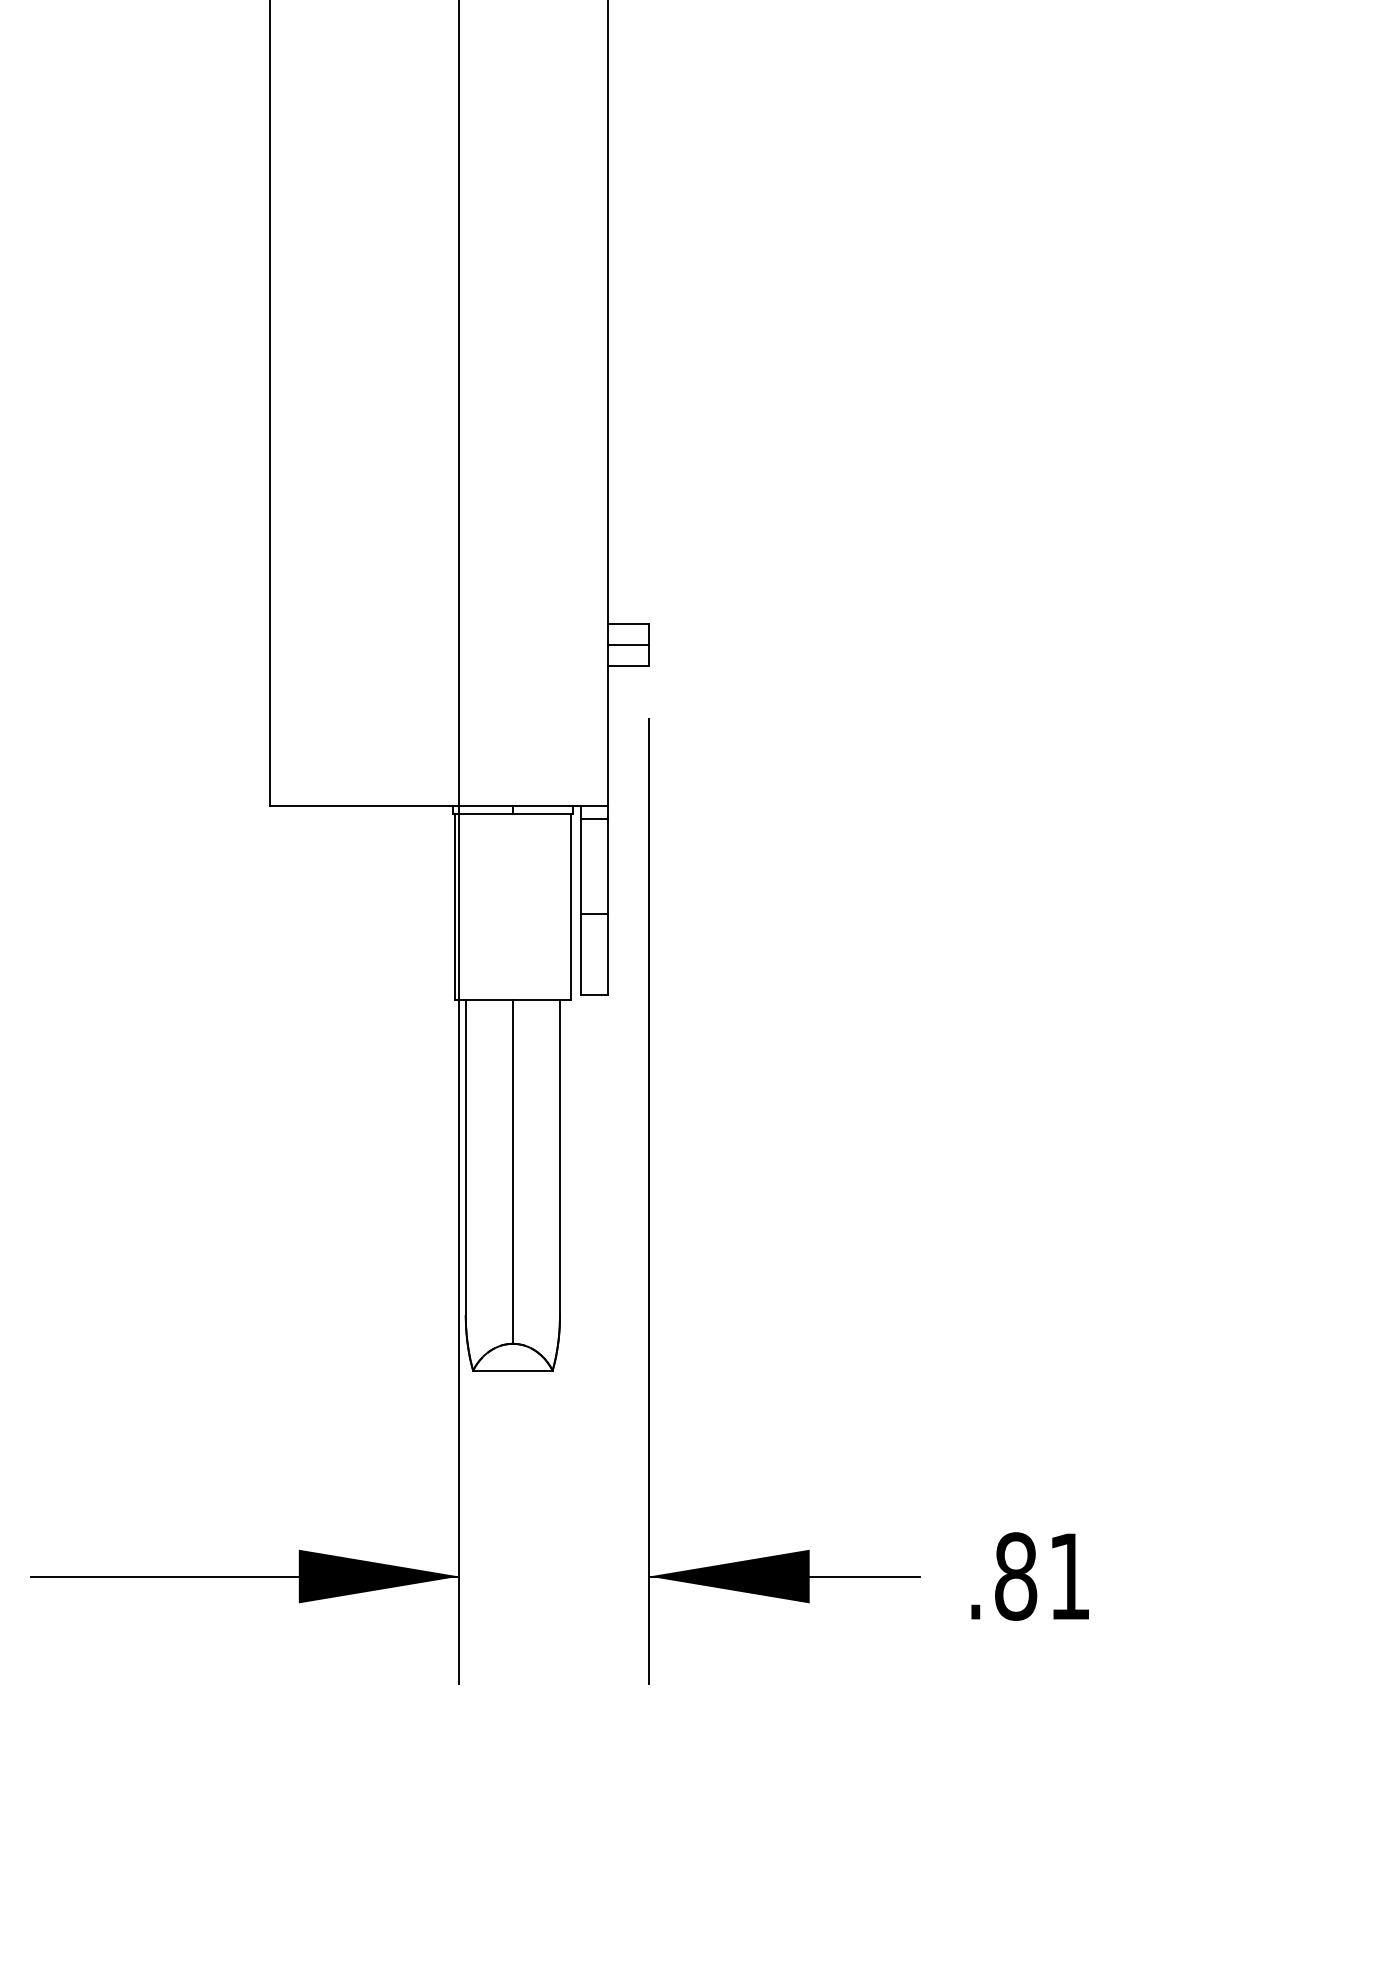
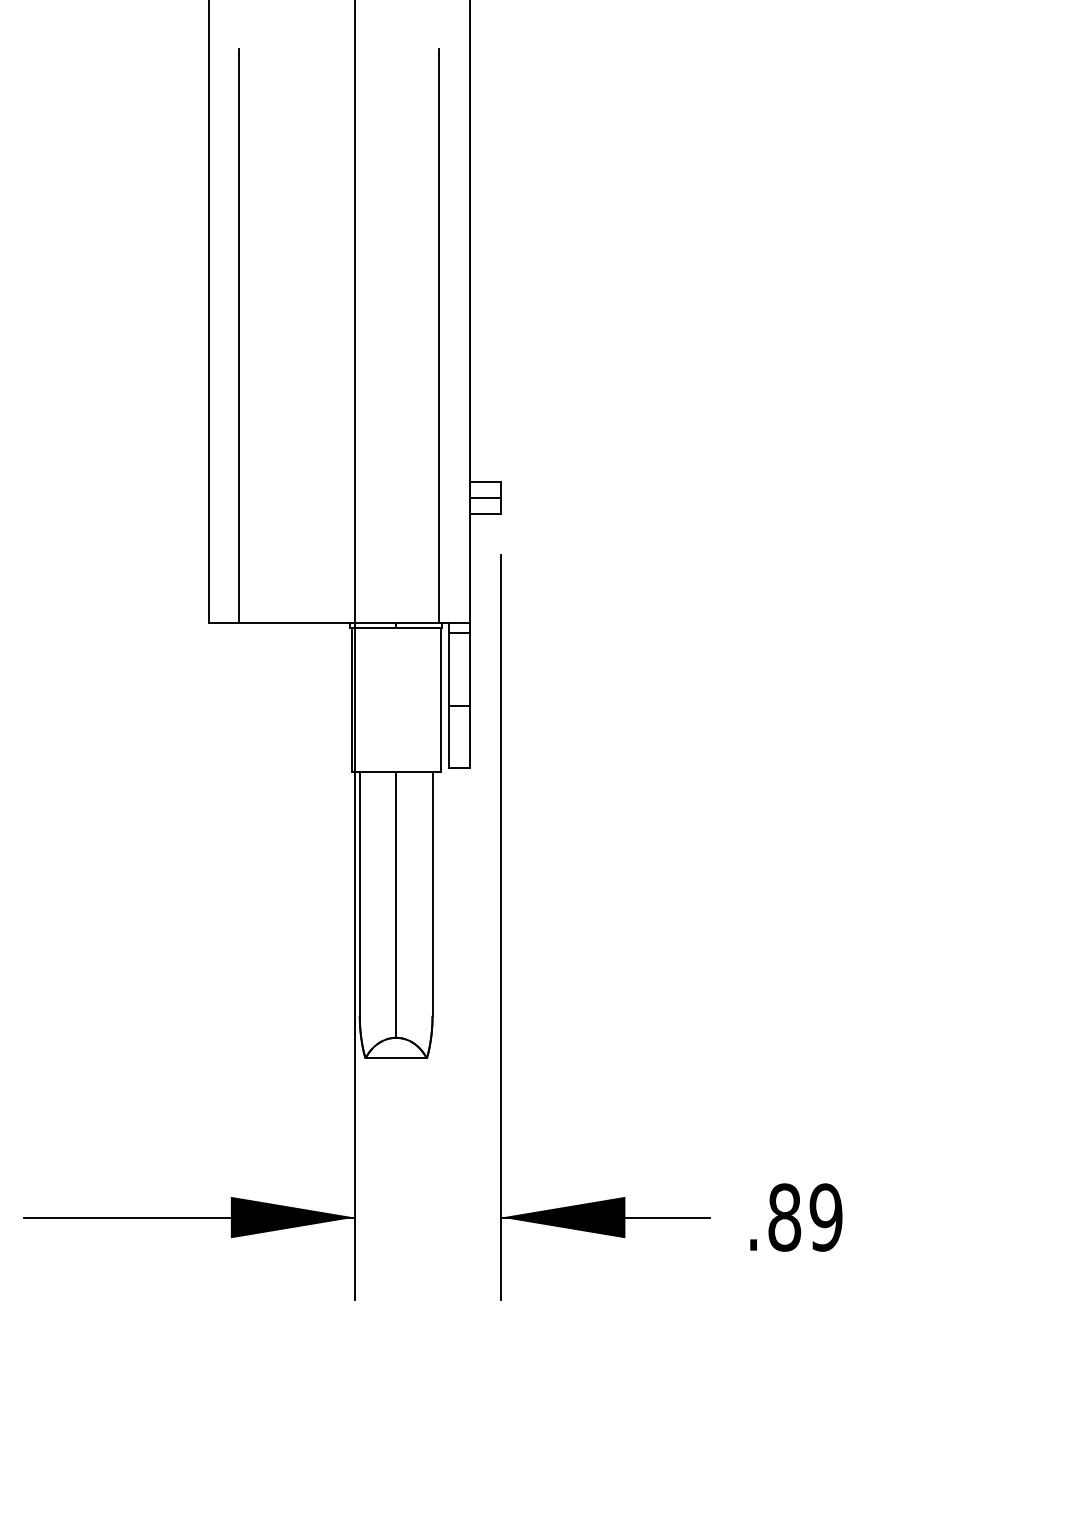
line: (310, 434) -> (239, 335), added
line: (568, 434) -> (439, 335), added
text: (1068, 1576) -> (825, 1217), .81 -> .89

